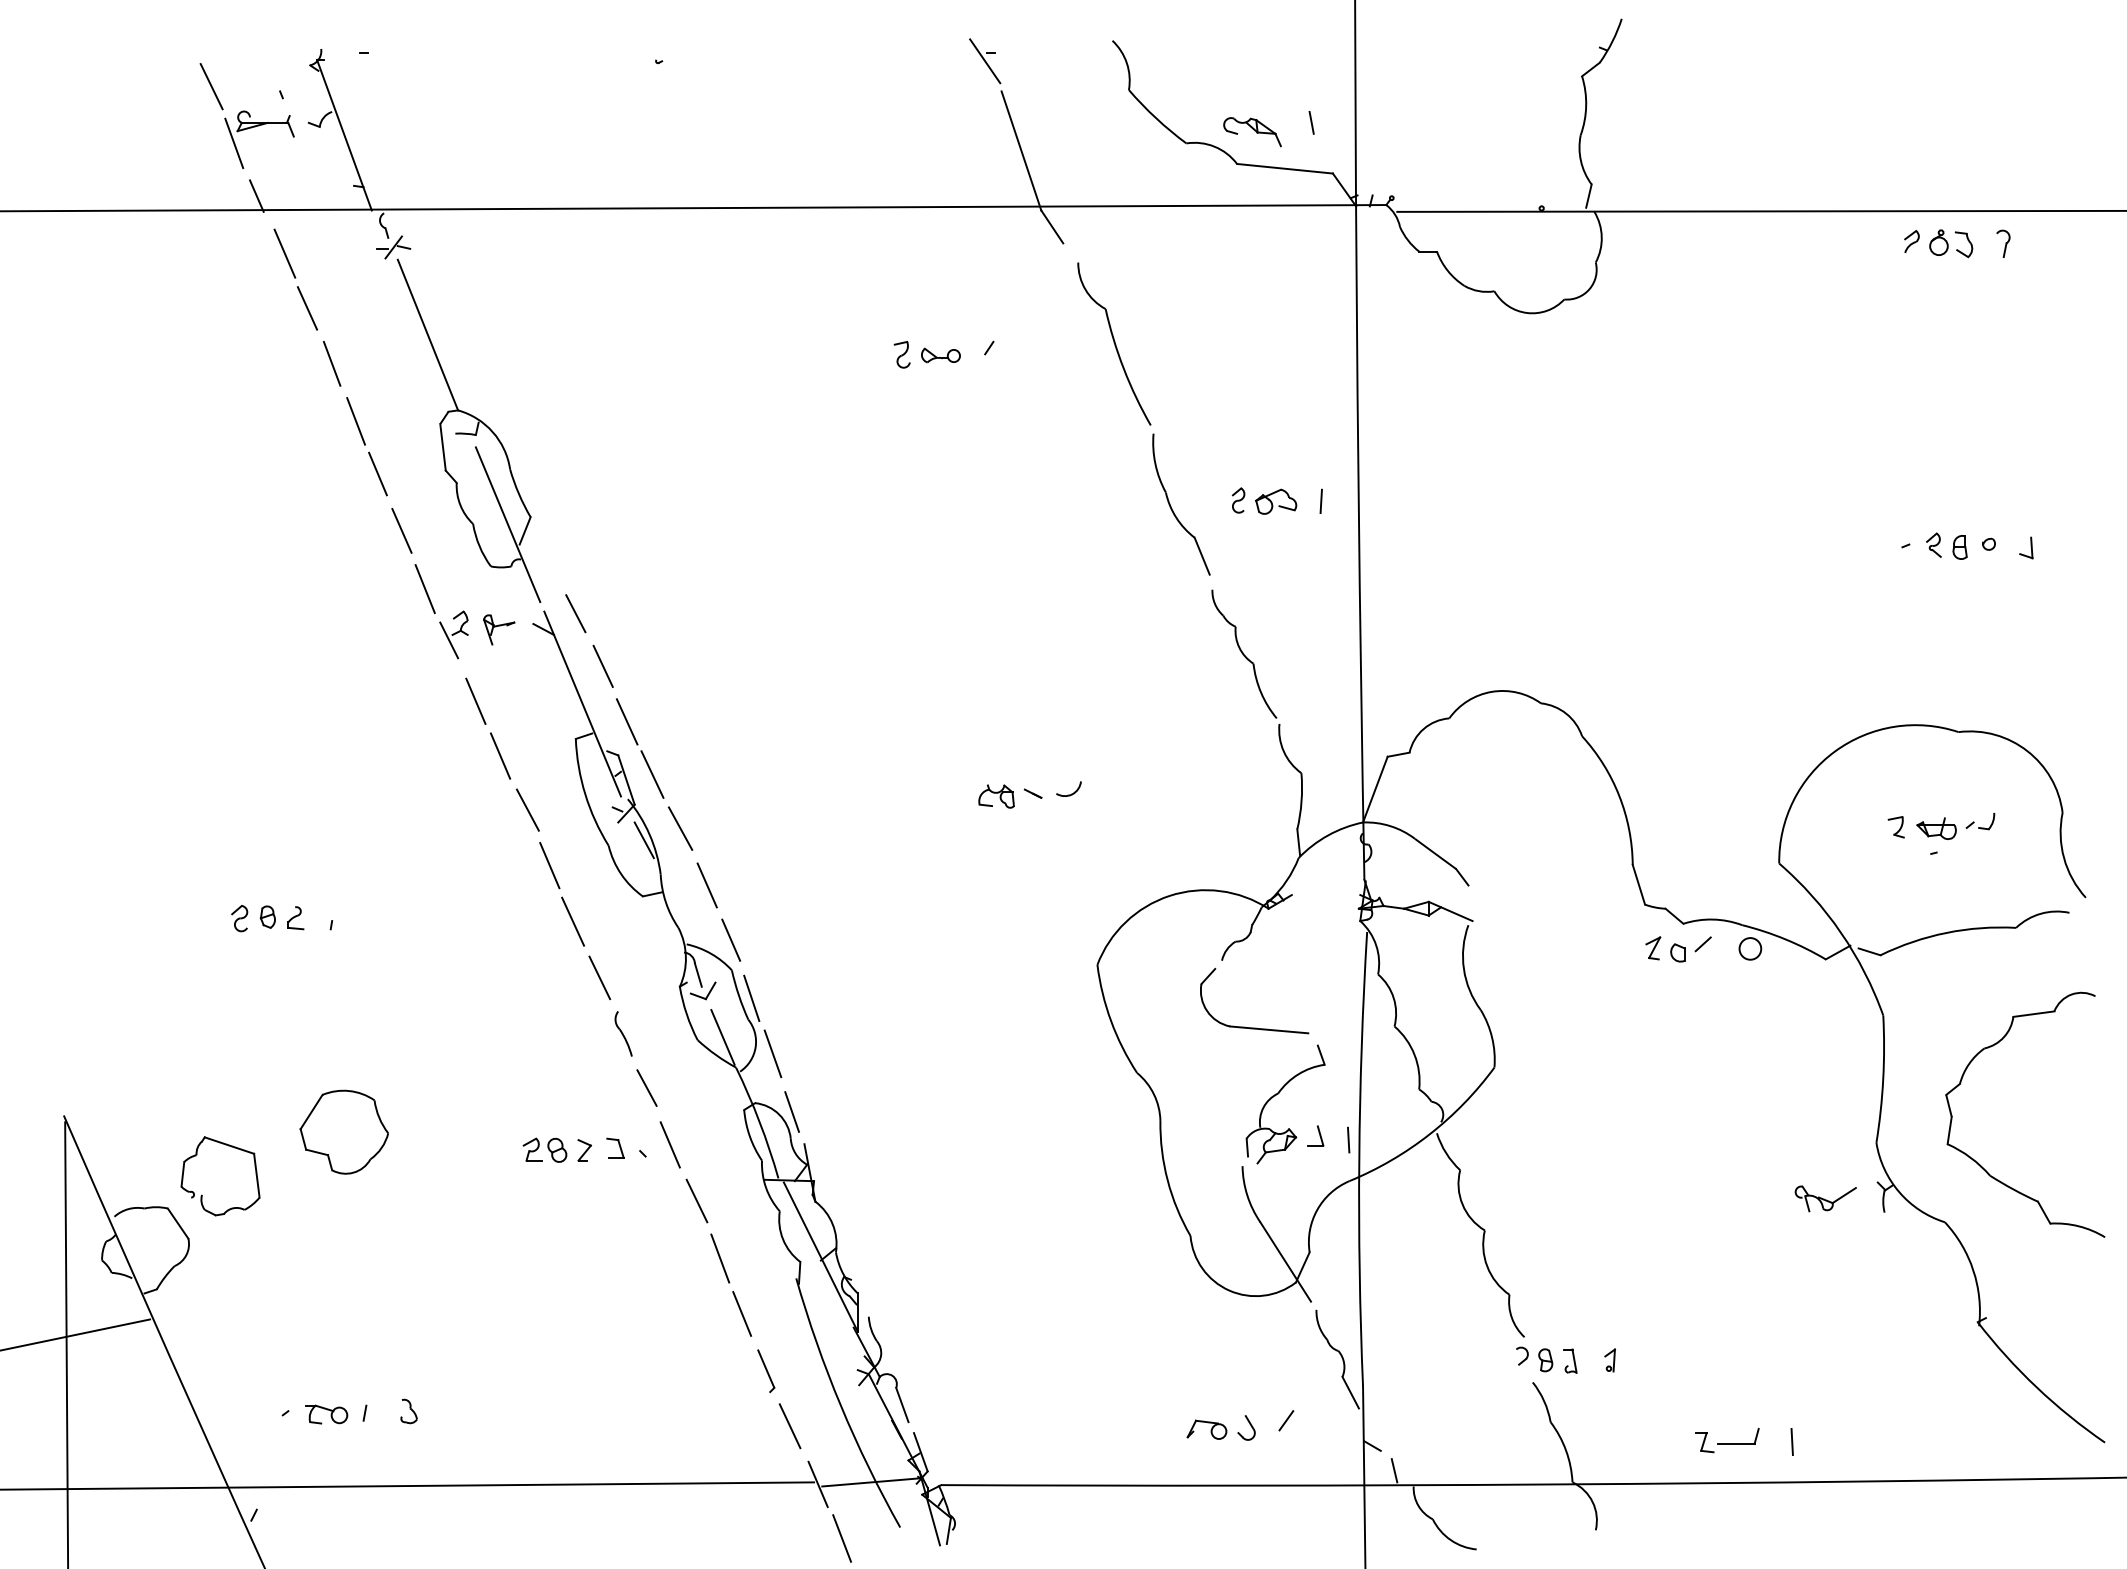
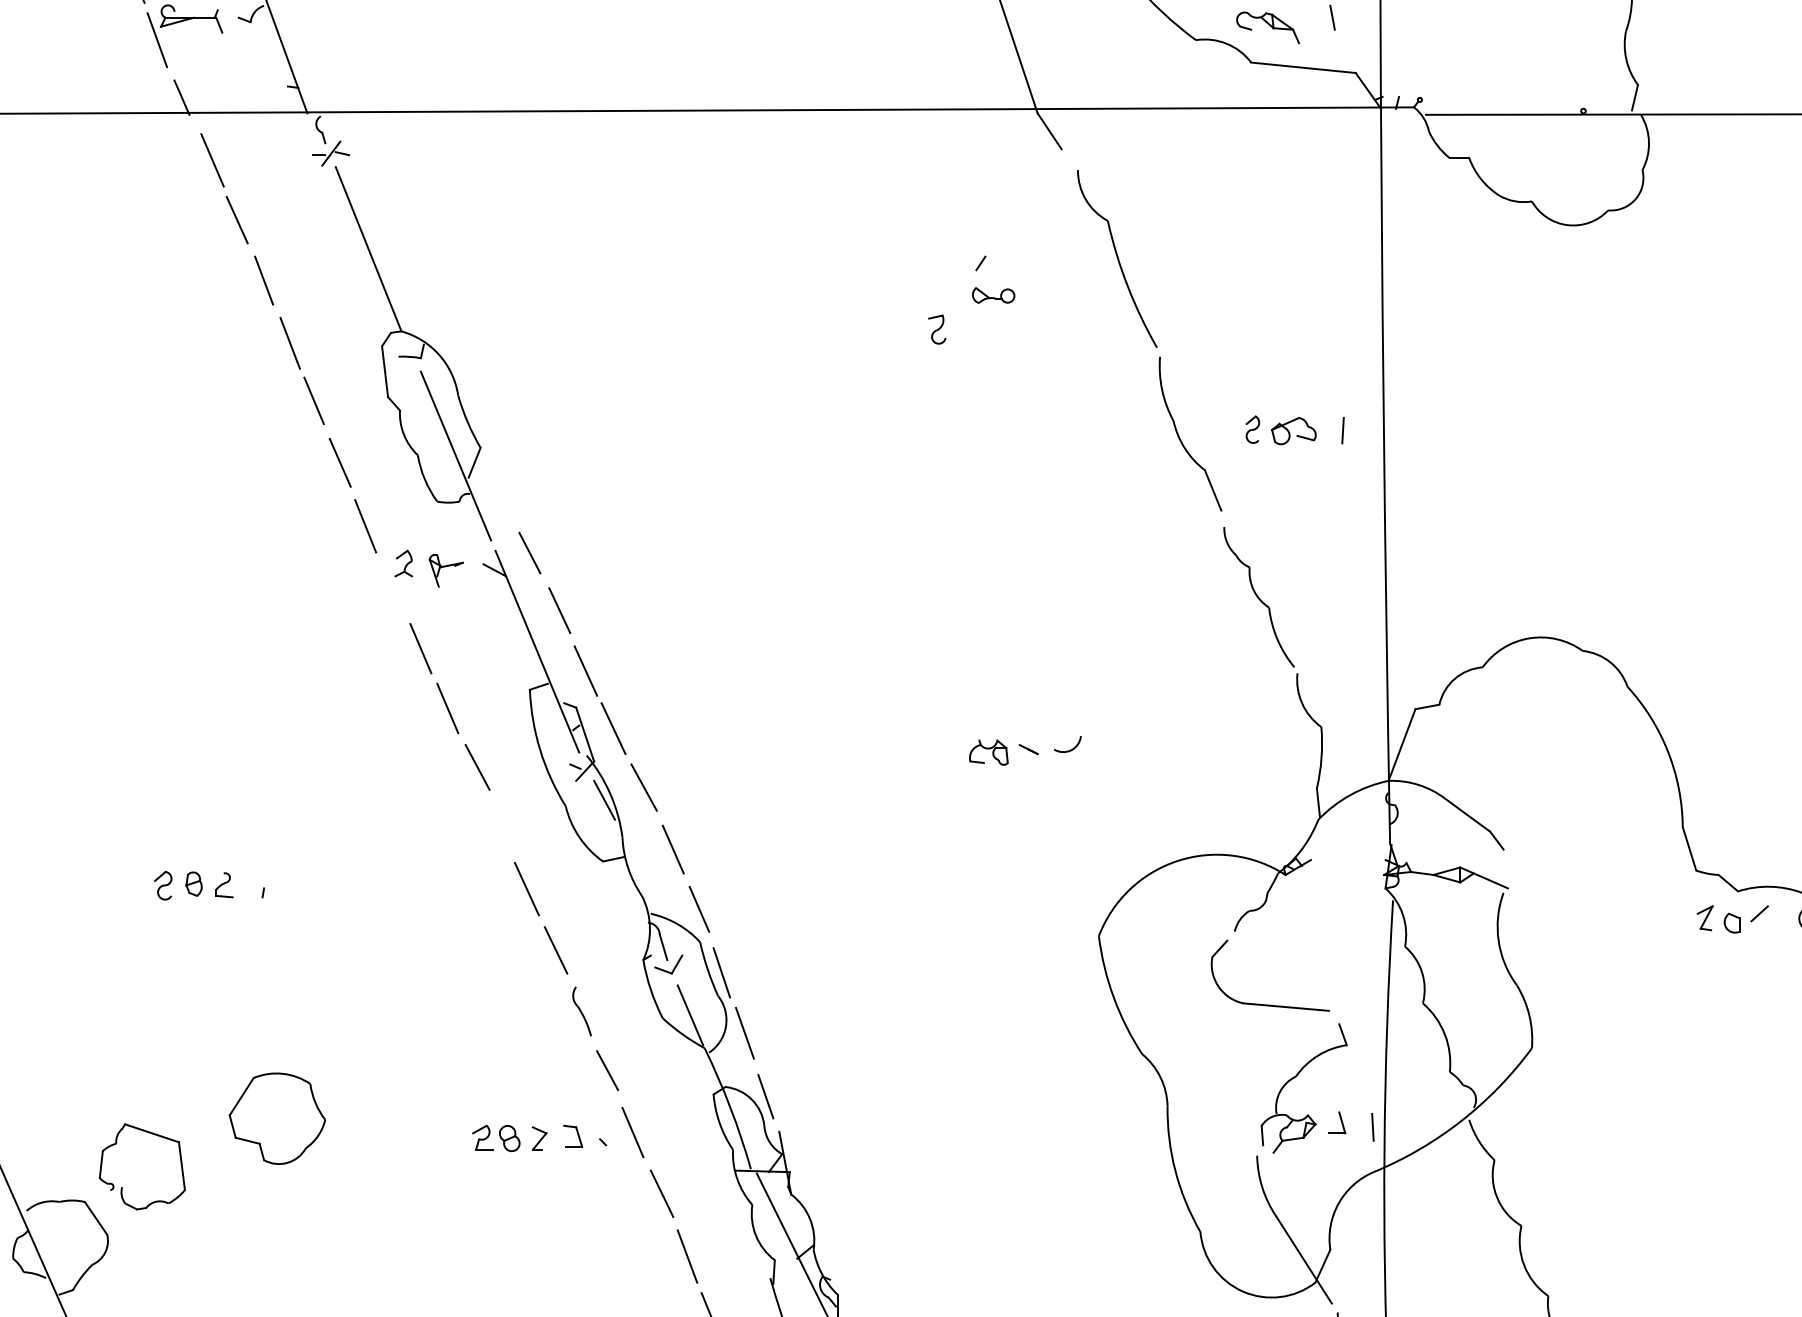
part: (901, 354) -> (936, 329), moved
part: (940, 355) -> (993, 295), moved
line: (449, 640) -> (392, 582), removed
line: (549, 865) -> (501, 827), removed

